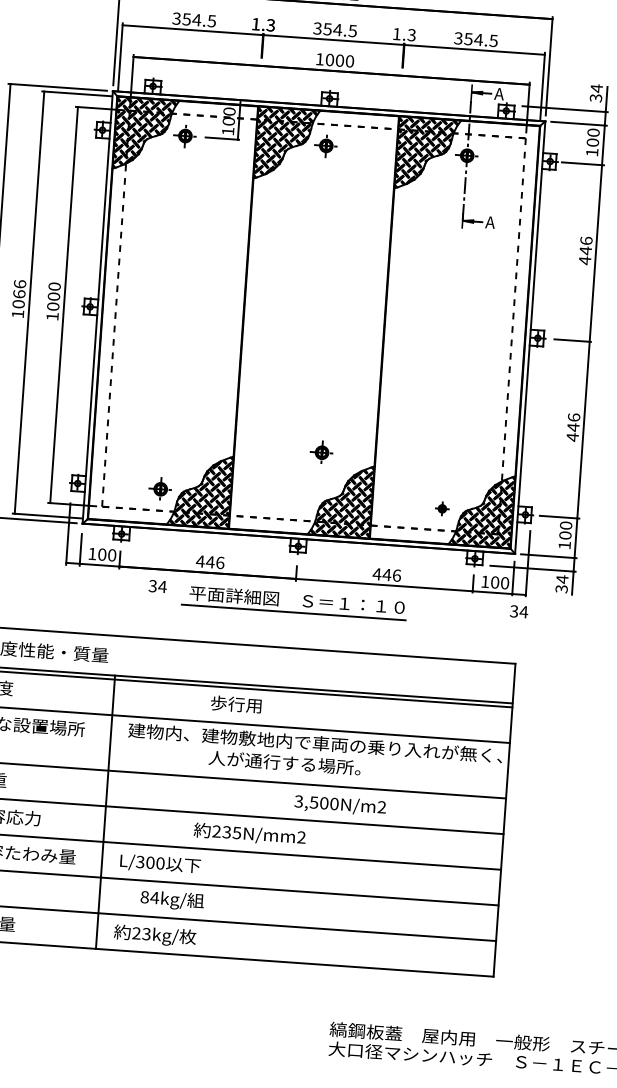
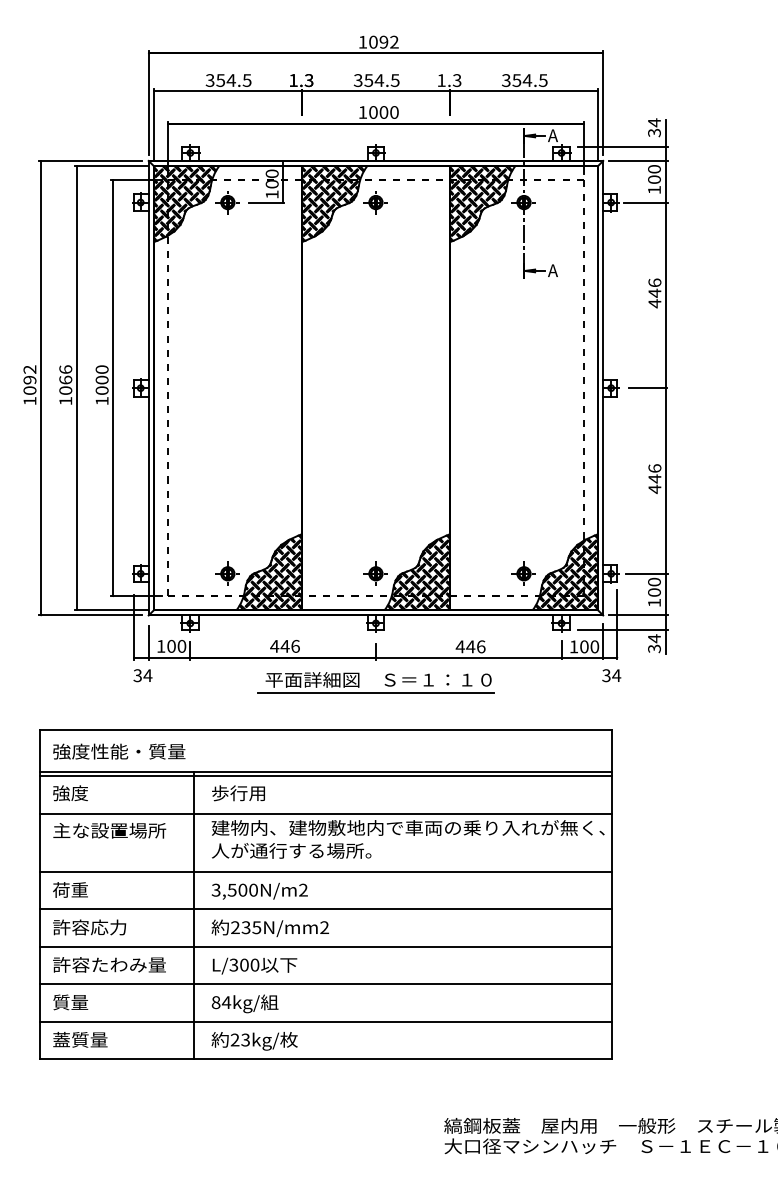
part: (321, 452) -> (375, 573), moved
part: (442, 508) -> (523, 573), size x1.67
text: (157, 586) -> (142, 675), moved
text: (236, 704) -> (238, 793), moved
text: (284, 762) -> (291, 850), moved
text: (340, 804) -> (259, 890), moved
text: (249, 833) -> (269, 927), moved
text: (171, 900) -> (244, 1003), moved

